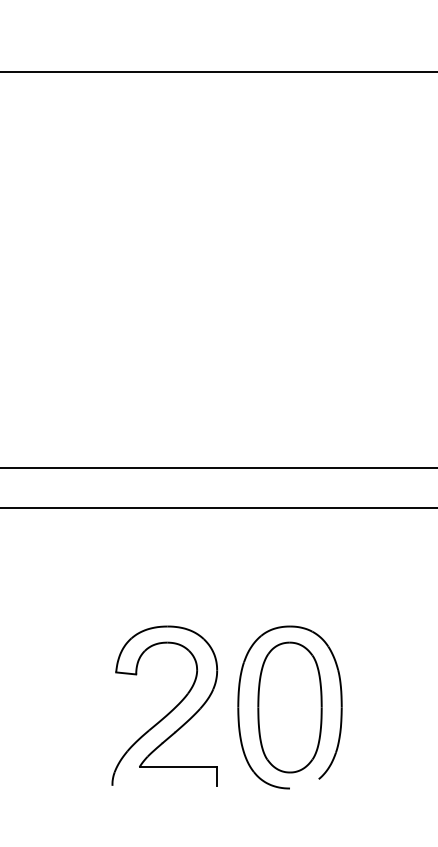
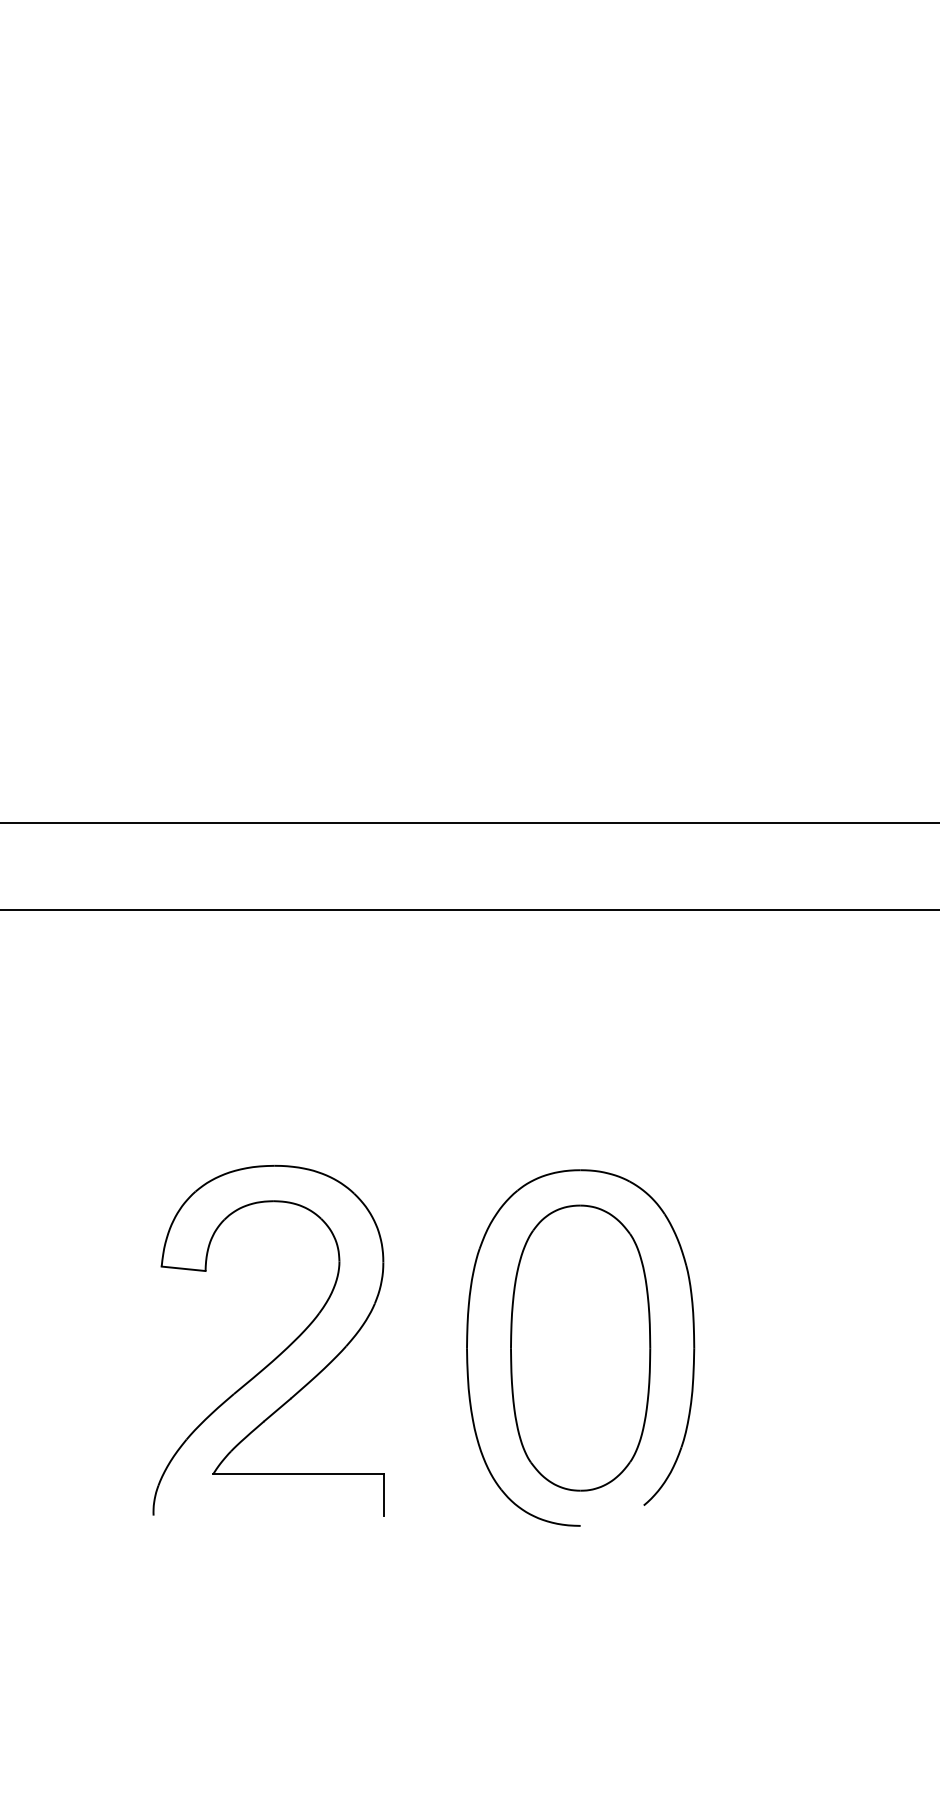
part: (170, 710) -> (280, 1350), moved

